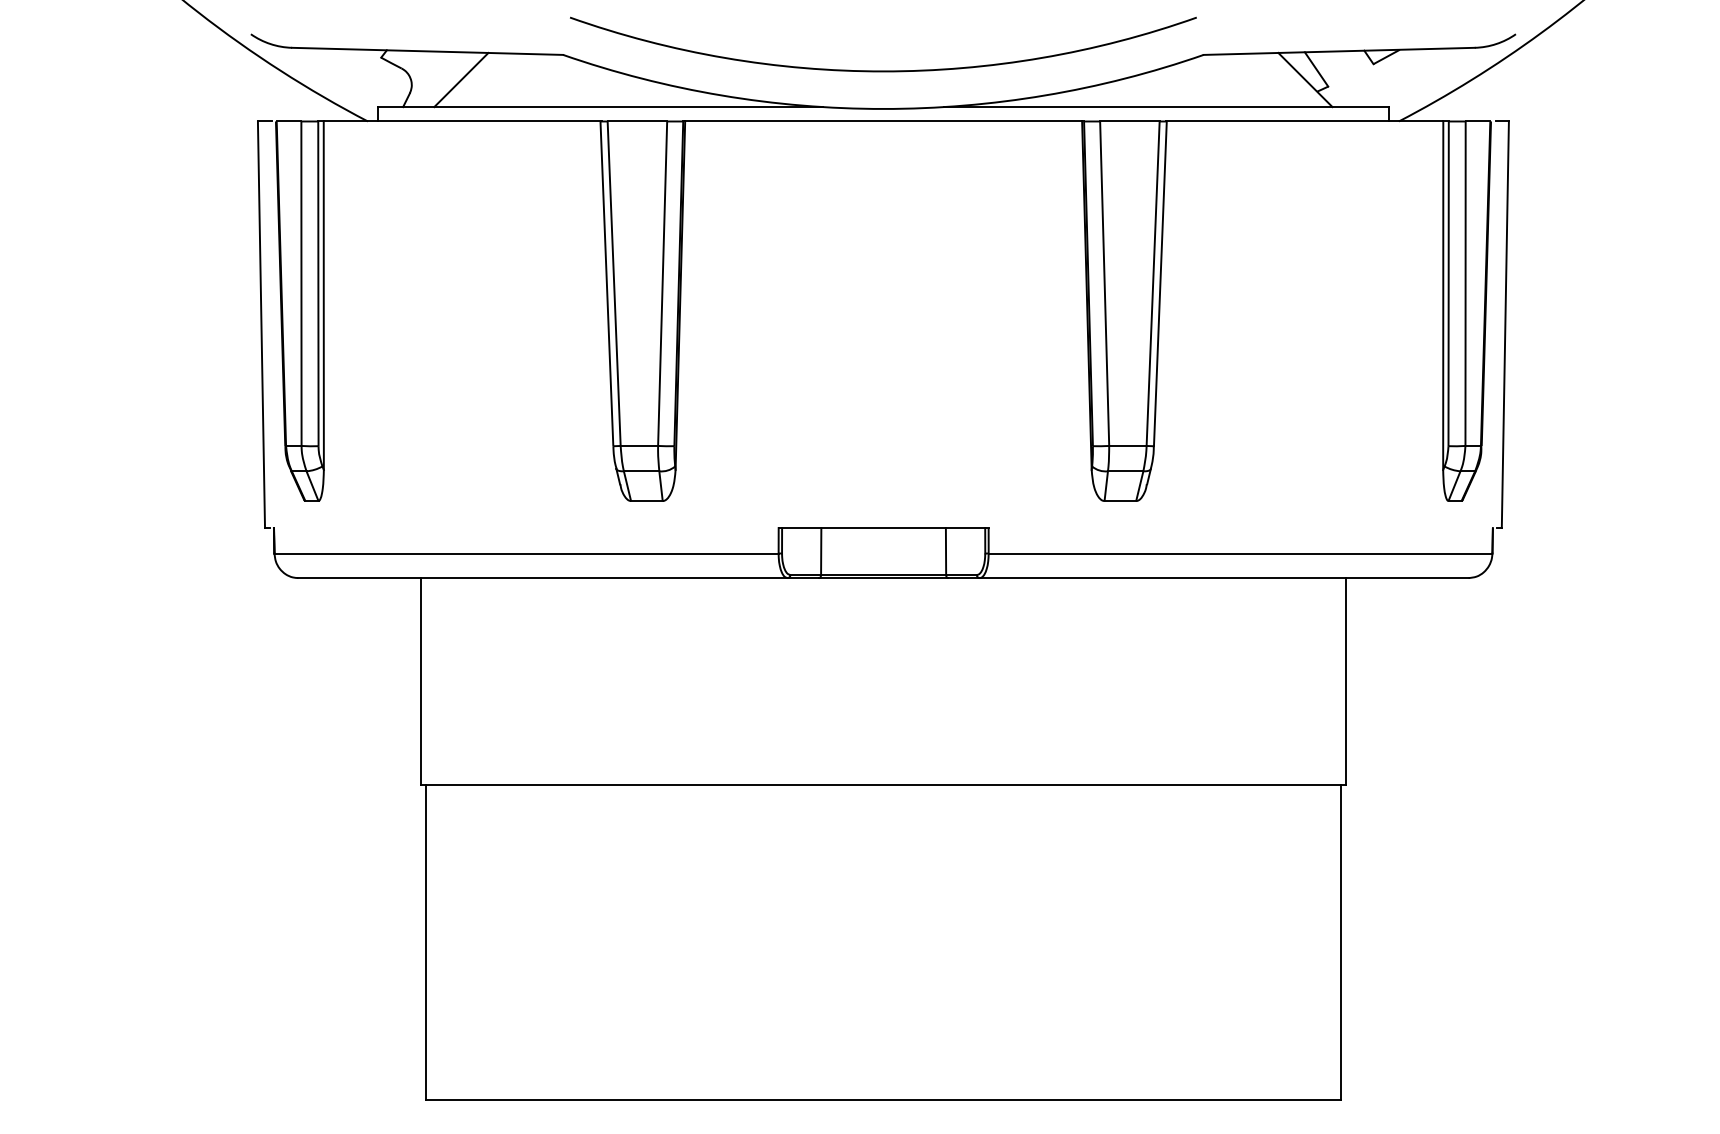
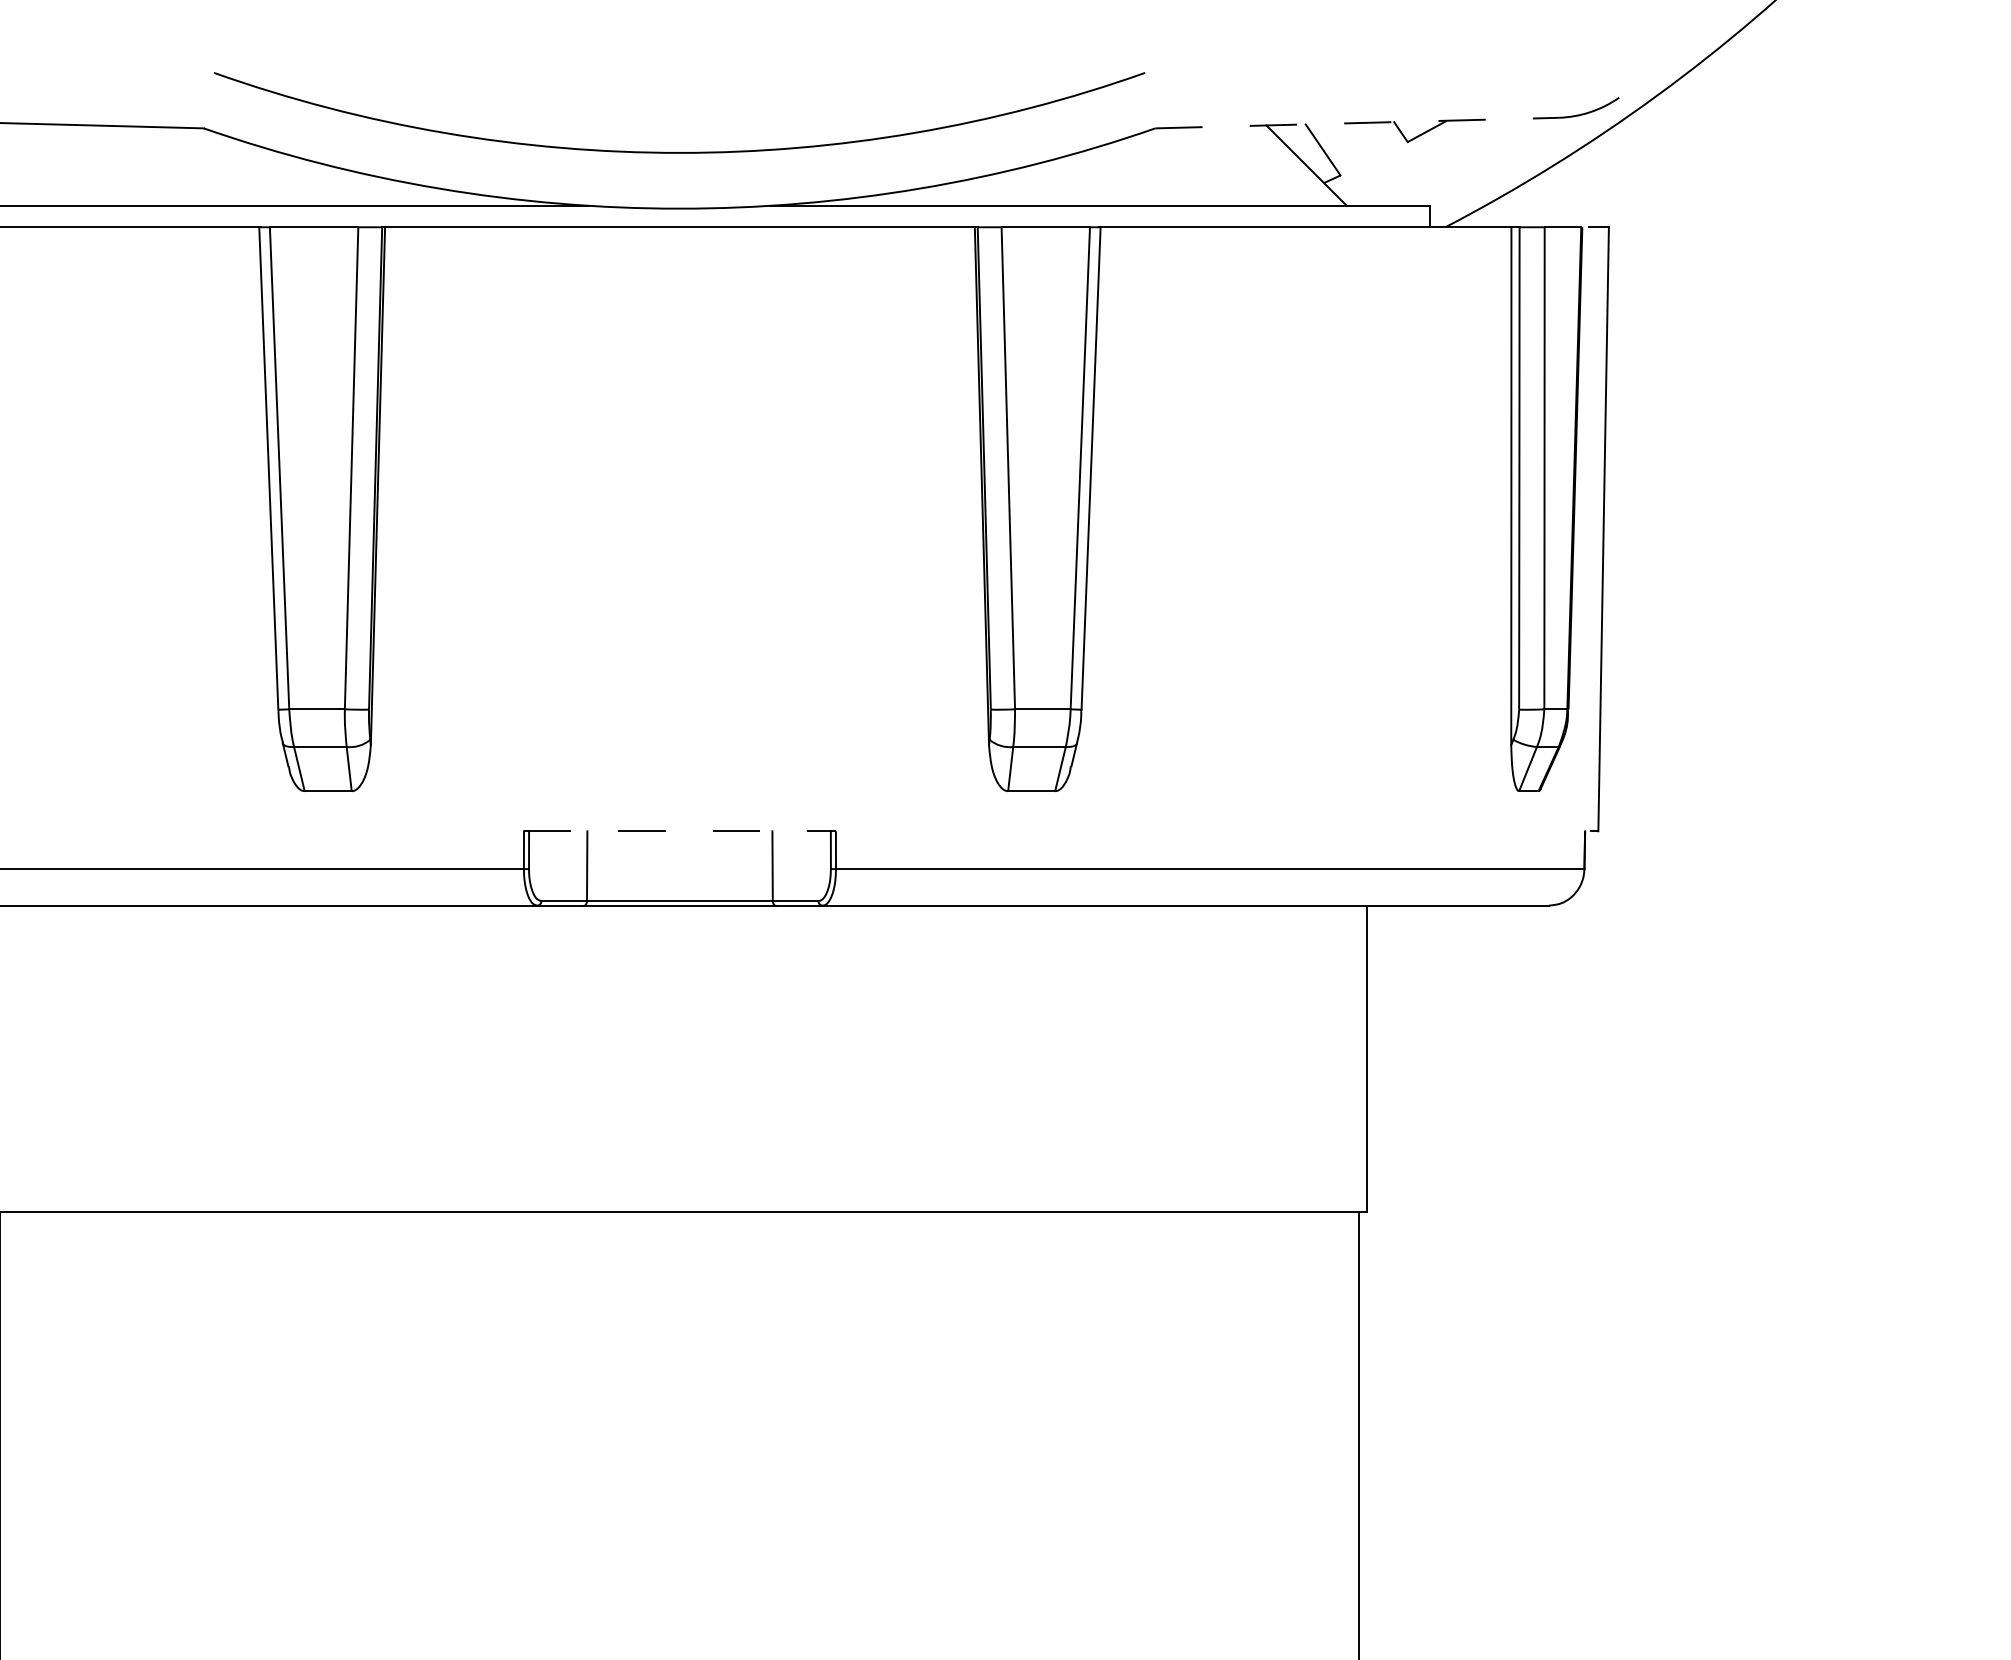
line: (1339, 51) -> (1357, 123), solid -> dashed
line: (461, 79) -> (52, 164), removed
line: (883, 528) -> (679, 831), solid -> dashed

